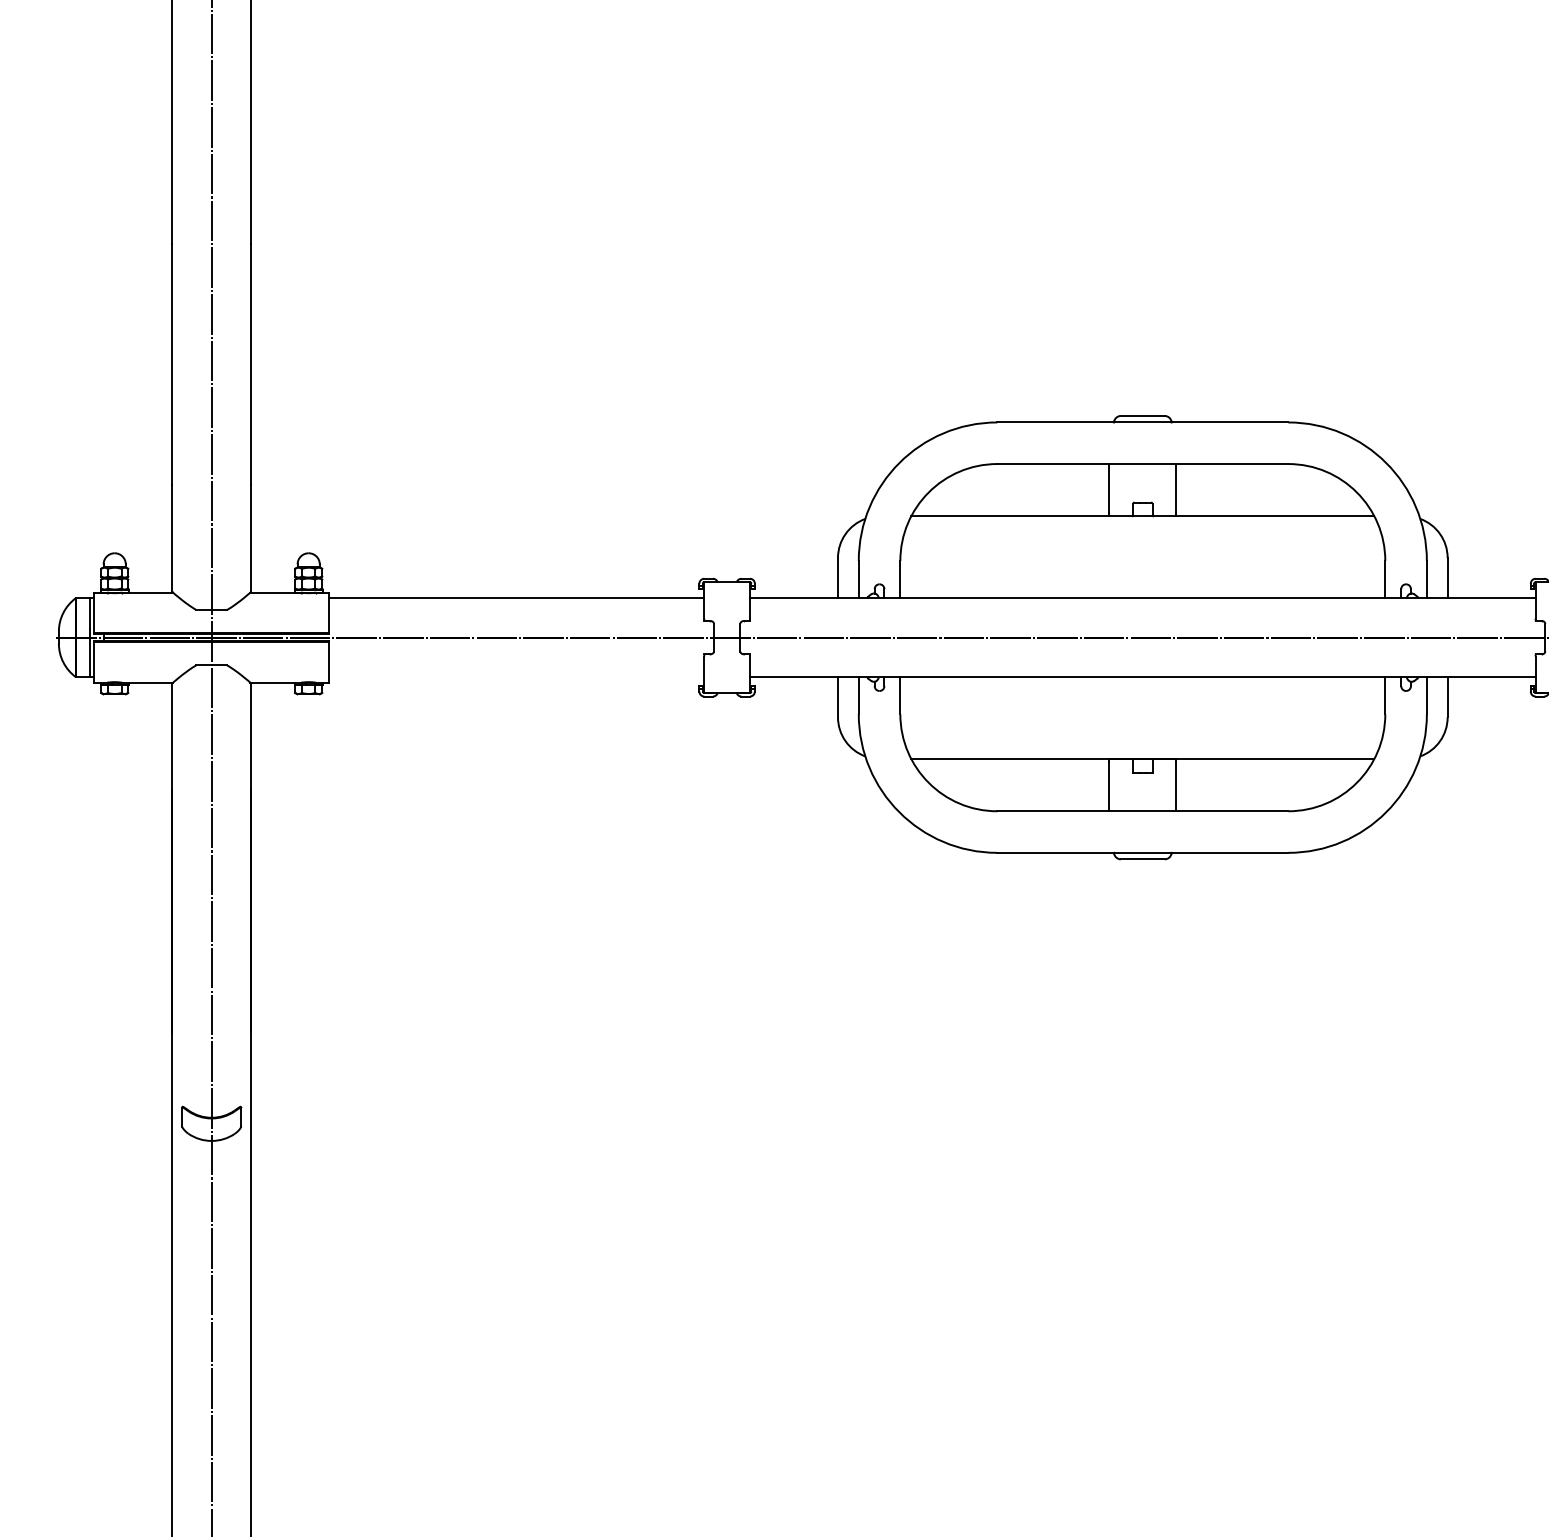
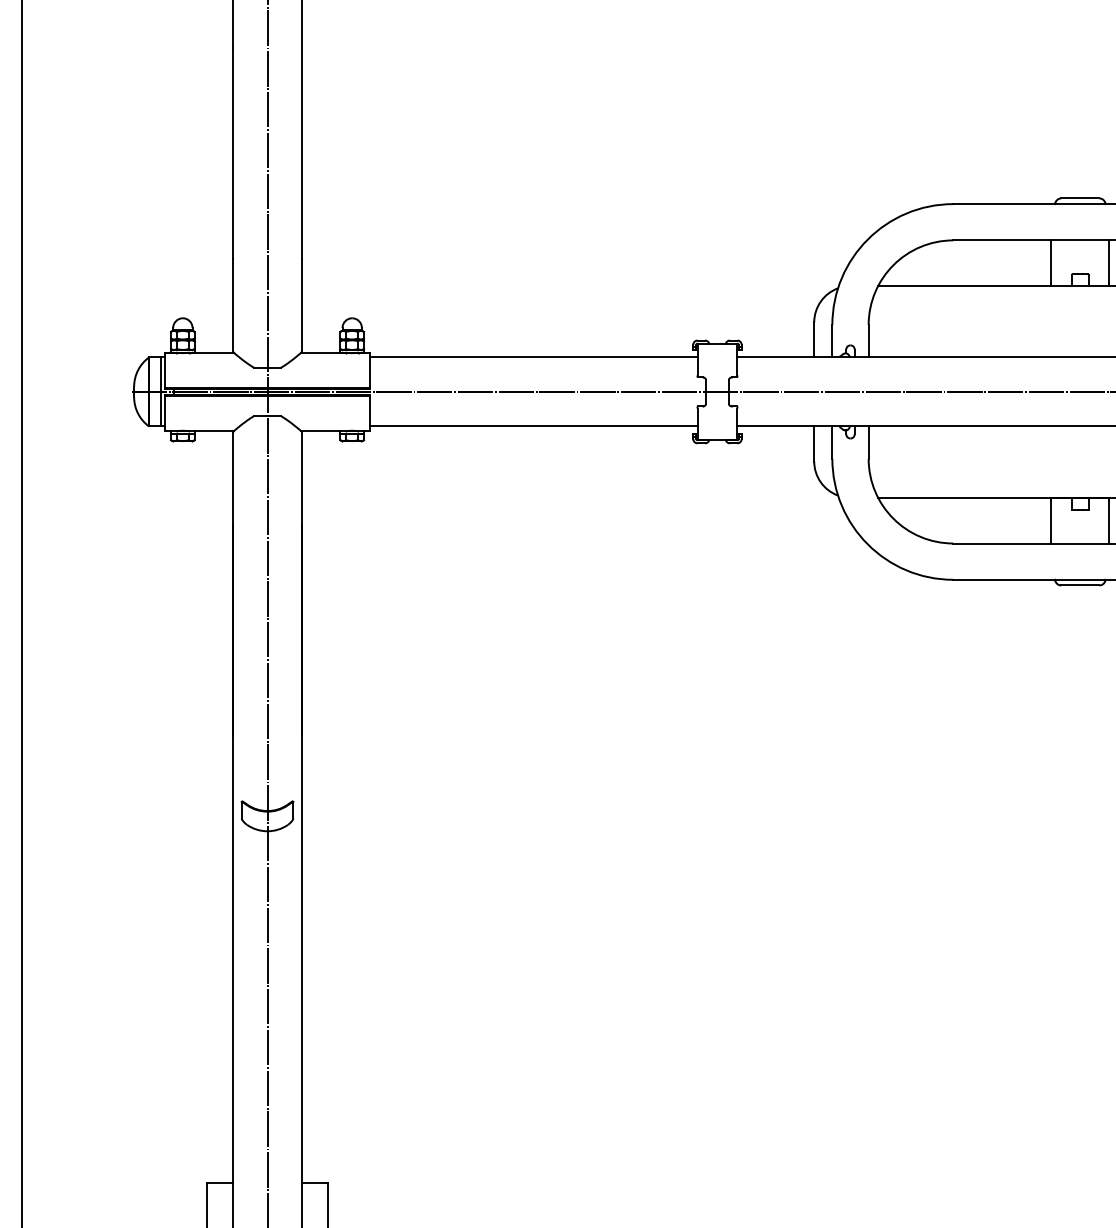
line: (516, 677) -> (533, 426), added

